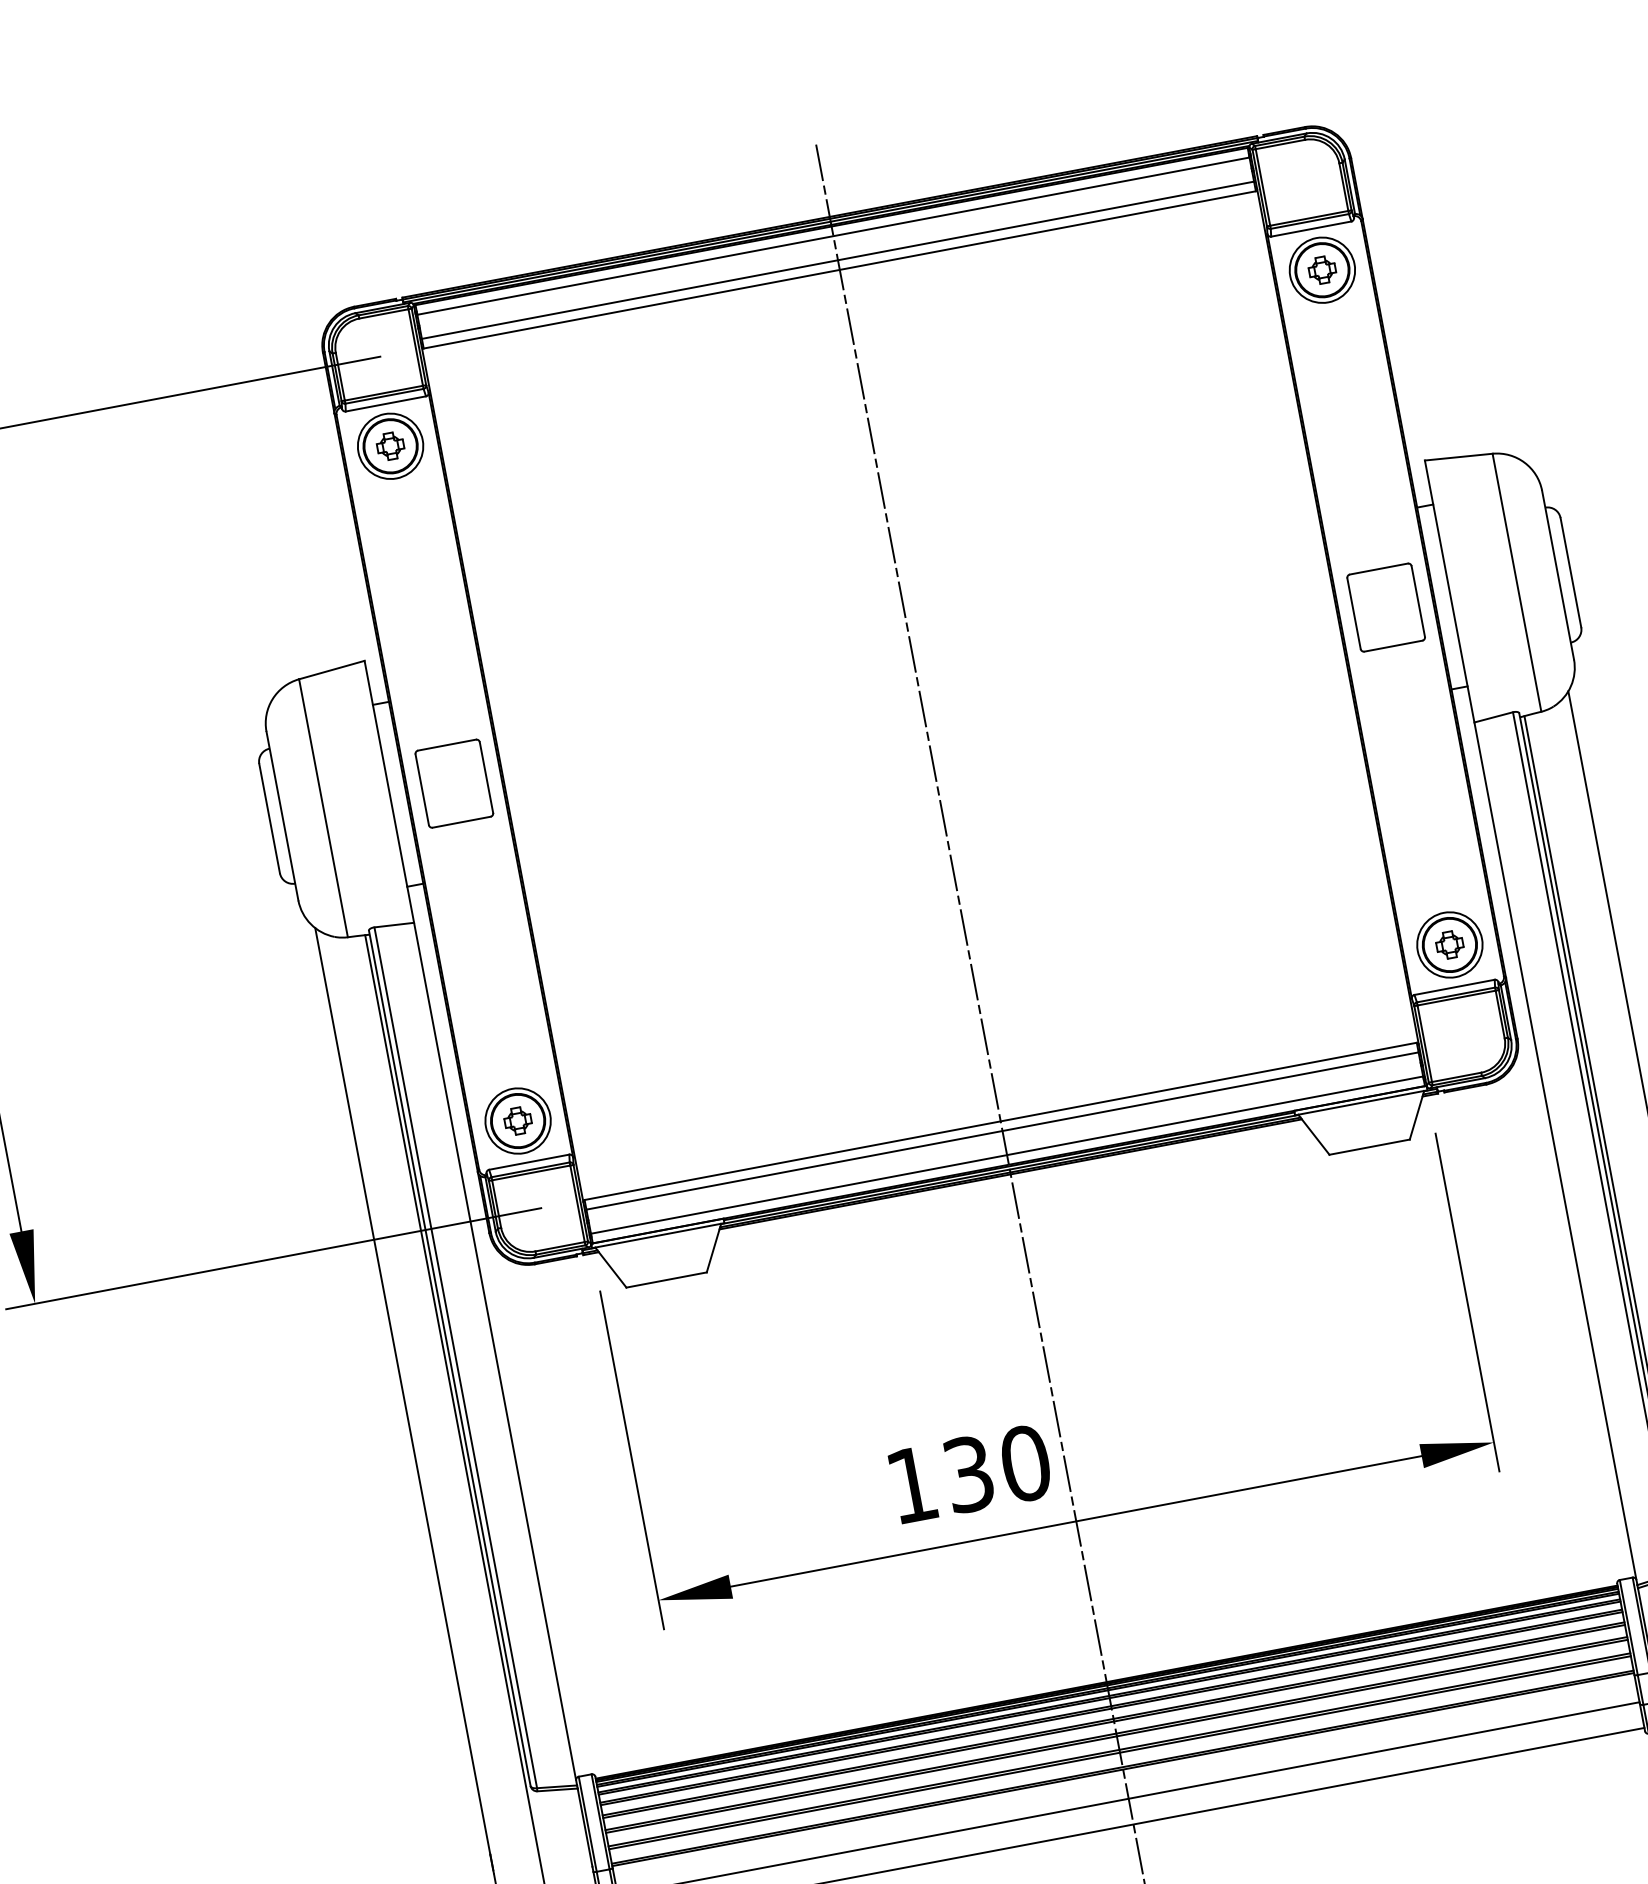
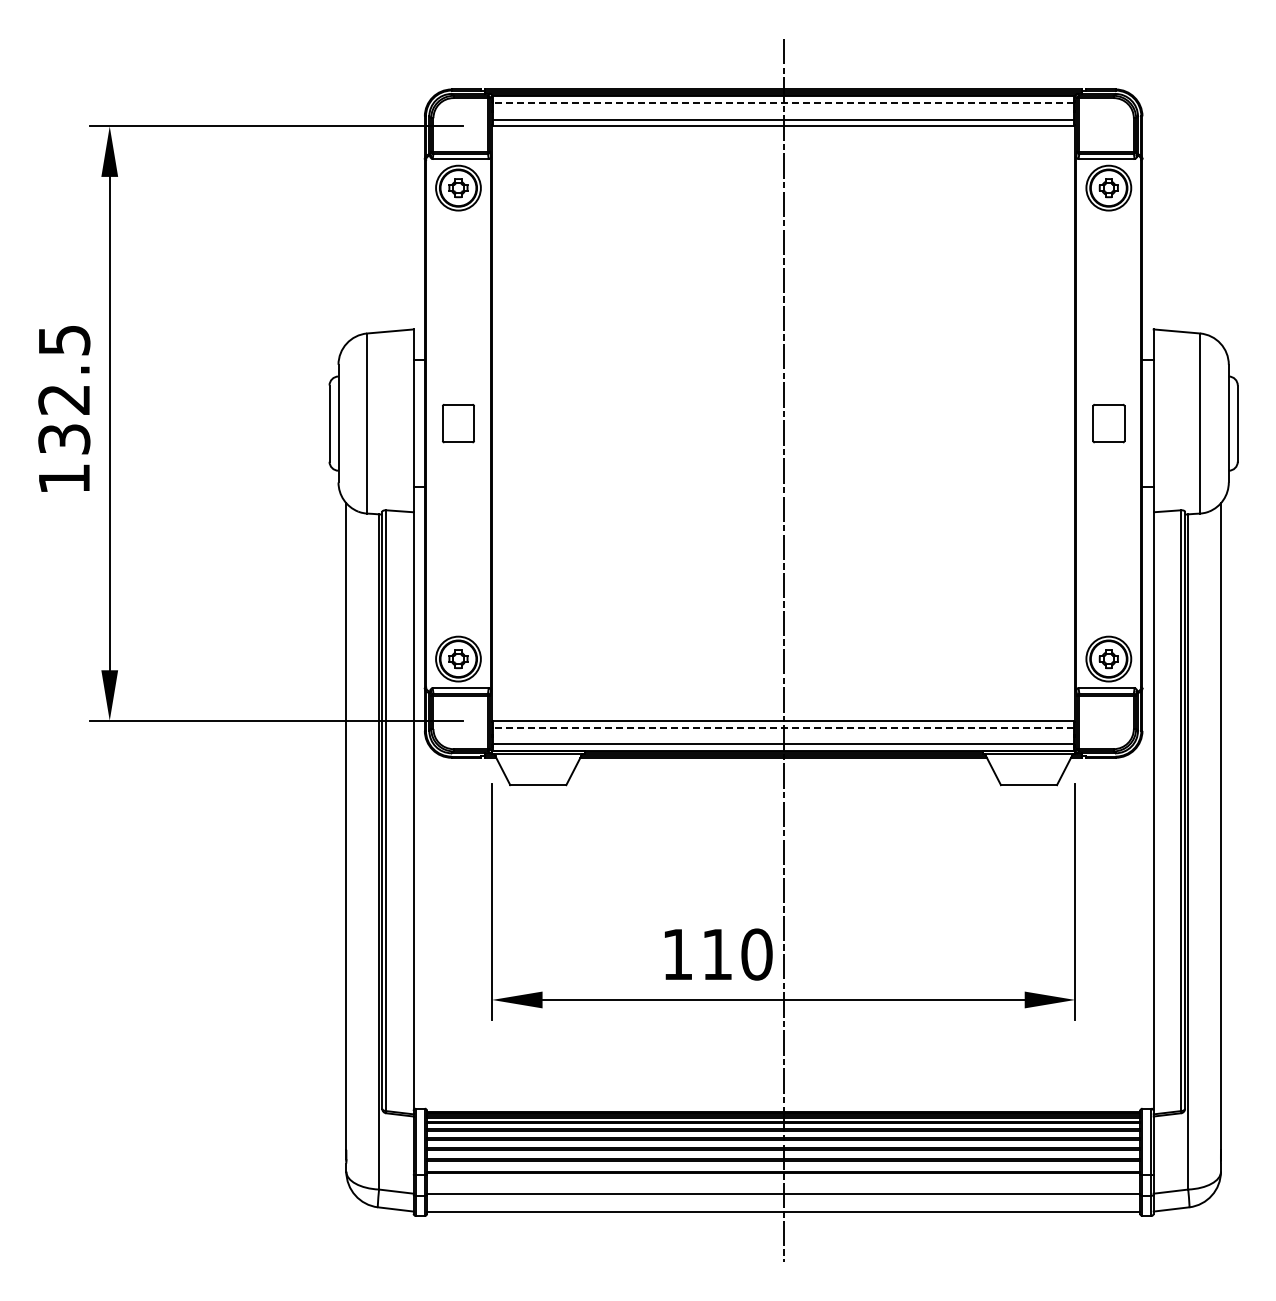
line: (833, 235) -> (783, 102), solid -> dashed
part: (1385, 607) -> (1108, 423), size x0.7
part: (454, 783) -> (458, 423), size x0.7
line: (1002, 1131) -> (783, 727), solid -> dashed
text: (969, 1474) -> (717, 954), 130 -> 110

